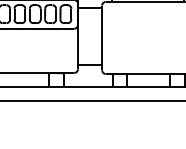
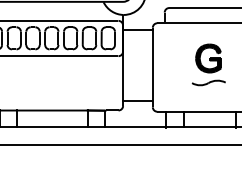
part: (147, 35) -> (208, 64), added

